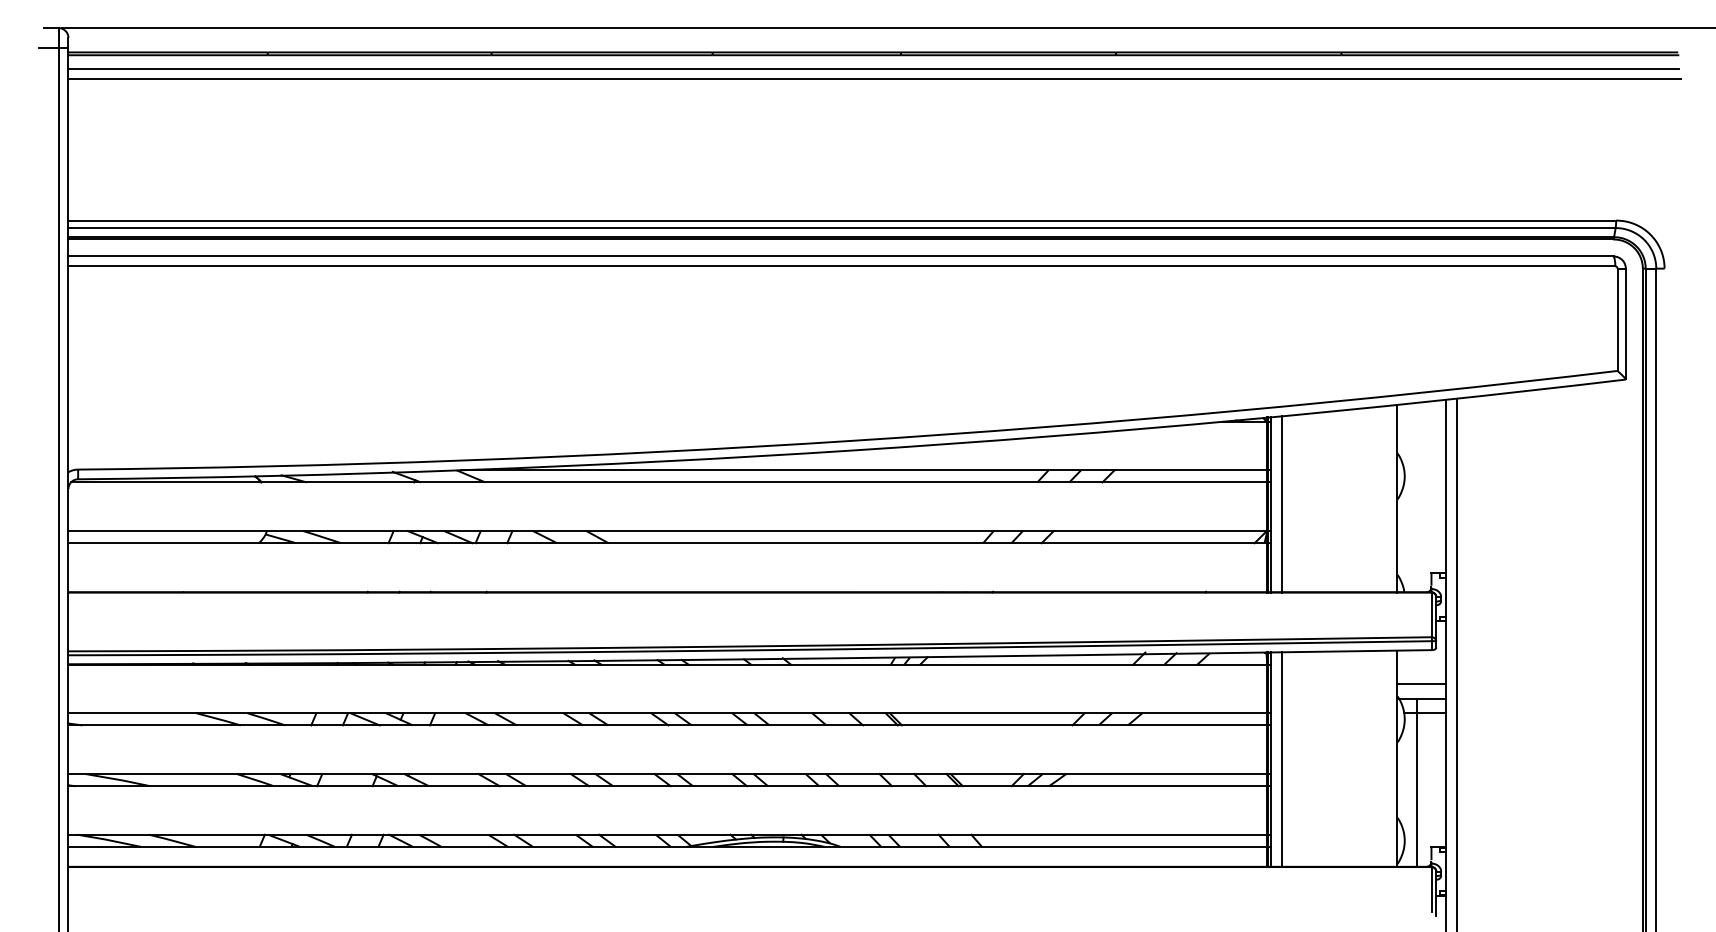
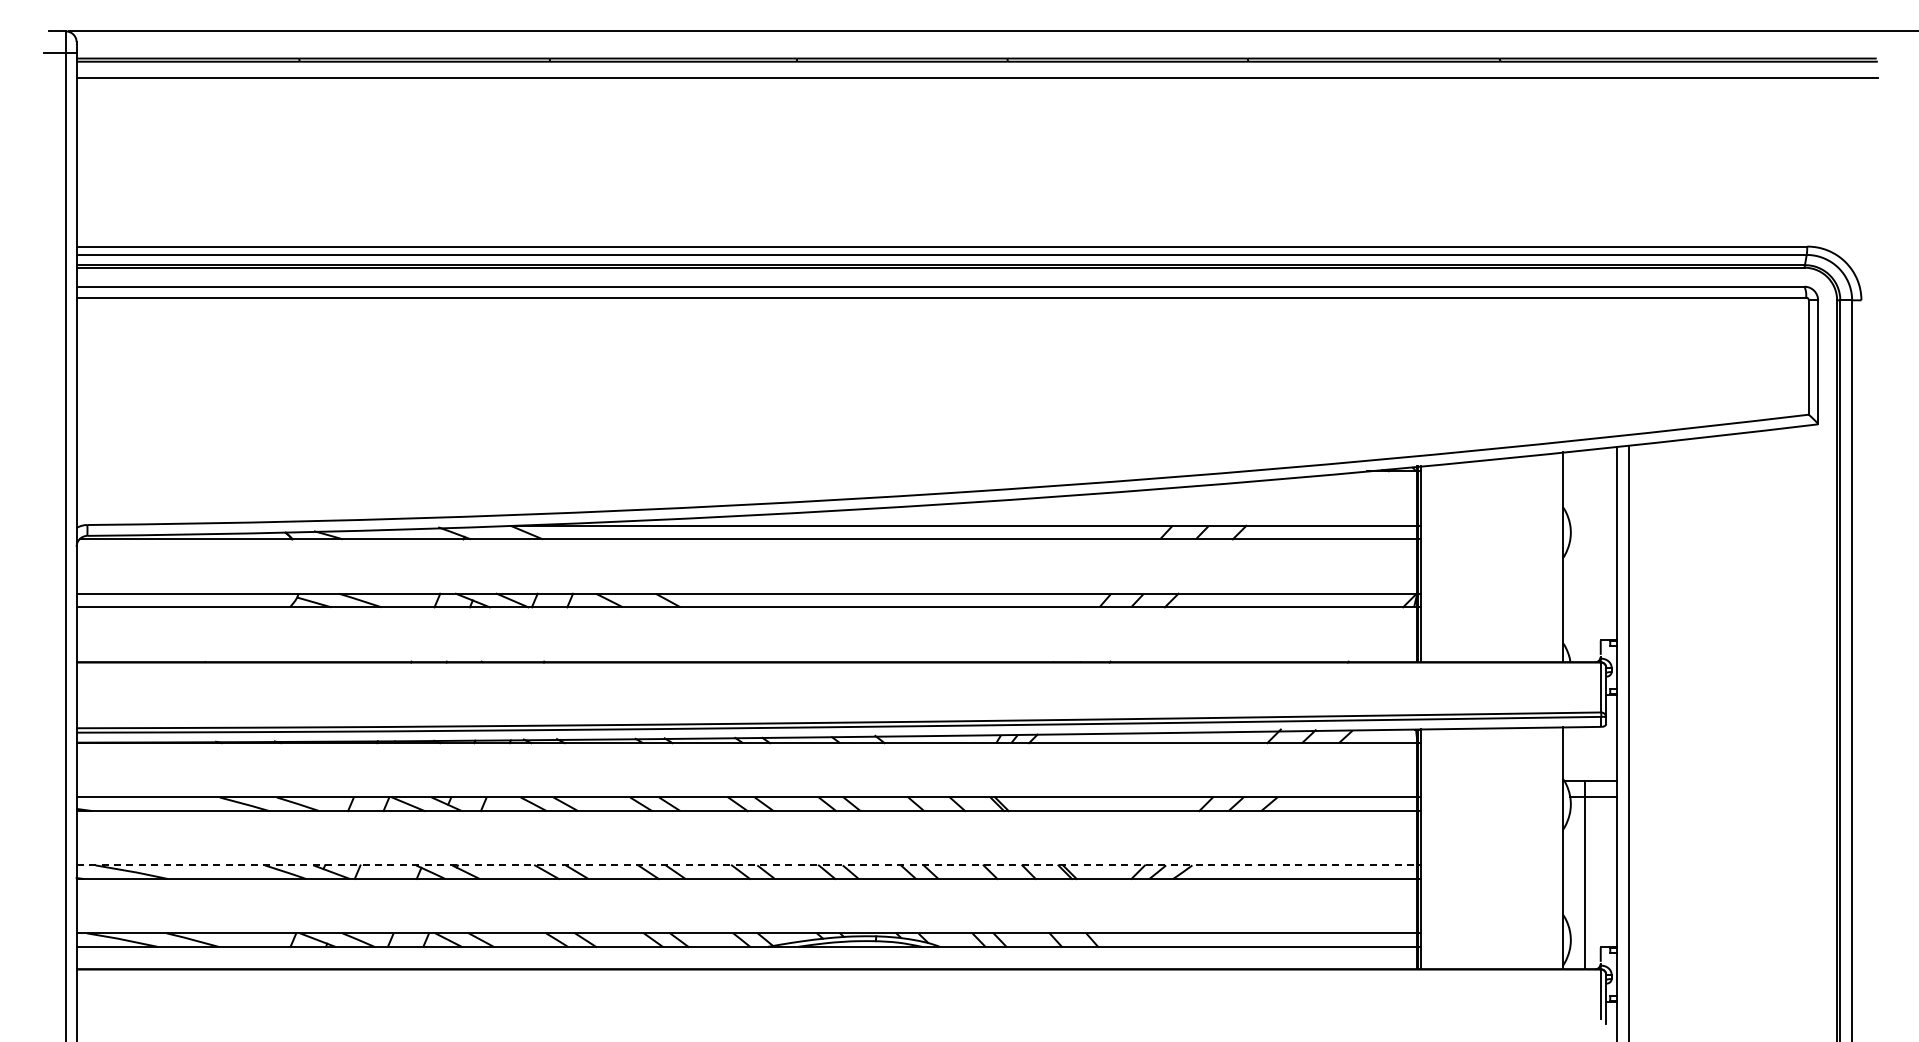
line: (874, 79) -> (977, 88), removed
line: (1281, 504) -> (1433, 563), removed
line: (1421, 683) -> (1589, 764), removed
line: (1281, 759) -> (1433, 849), removed
line: (668, 774) -> (747, 865), solid -> dashed

